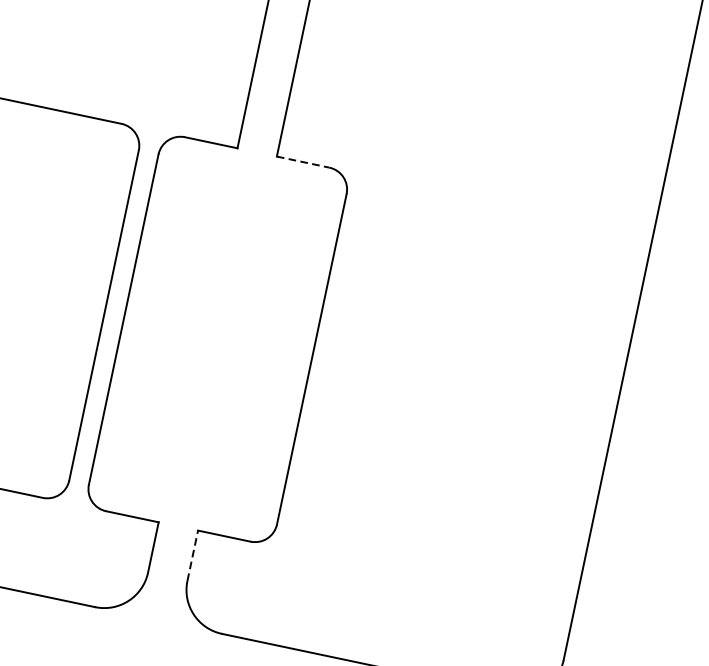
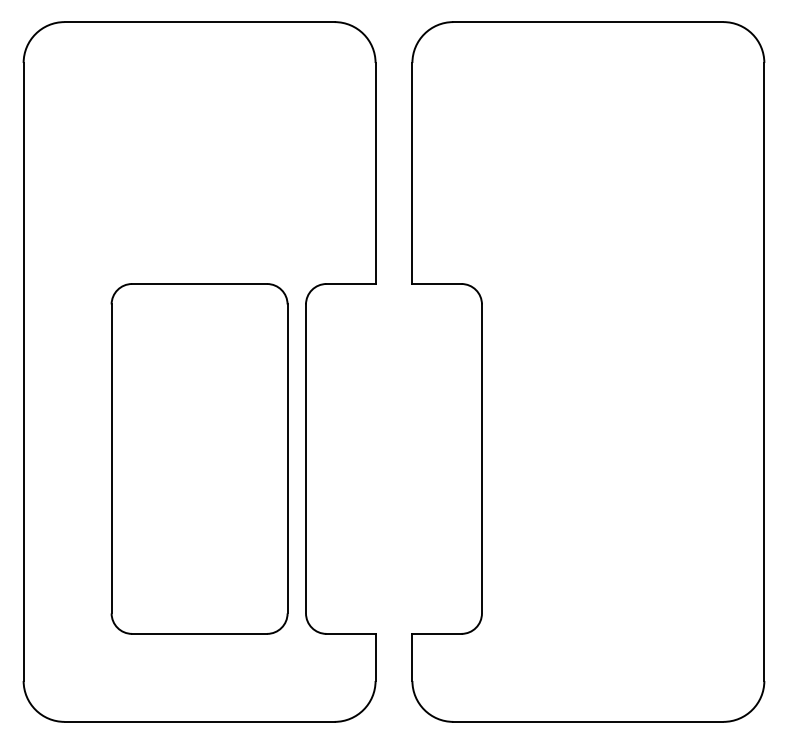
line: (302, 162) -> (436, 284), dashed -> solid
line: (192, 555) -> (412, 657), dashed -> solid

